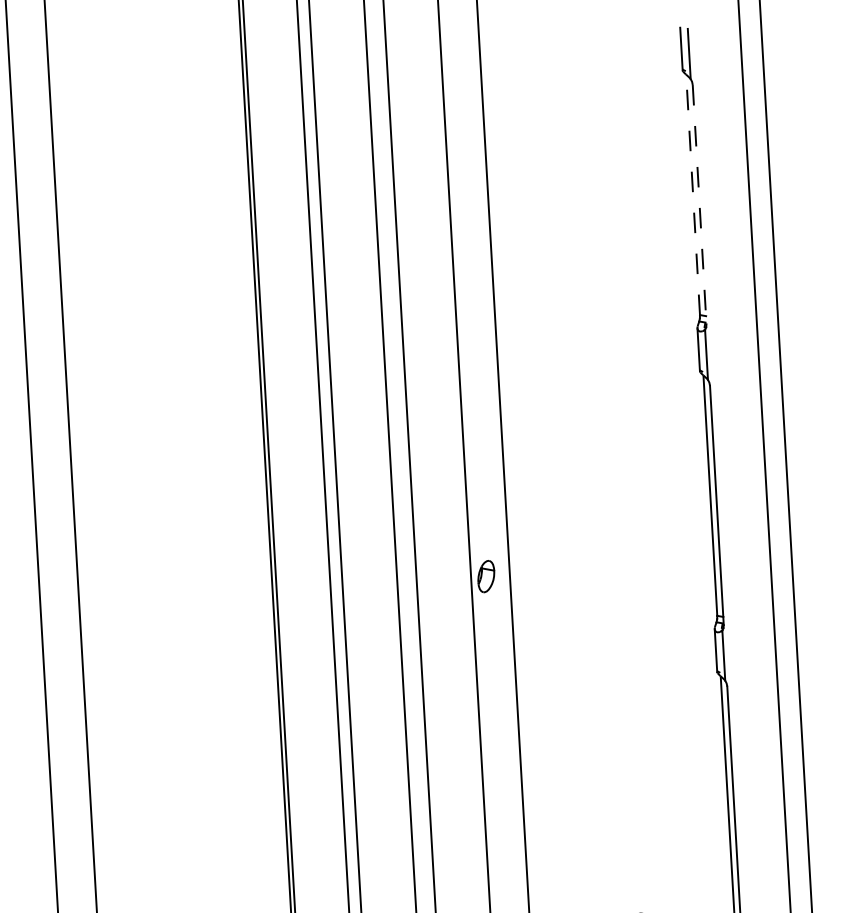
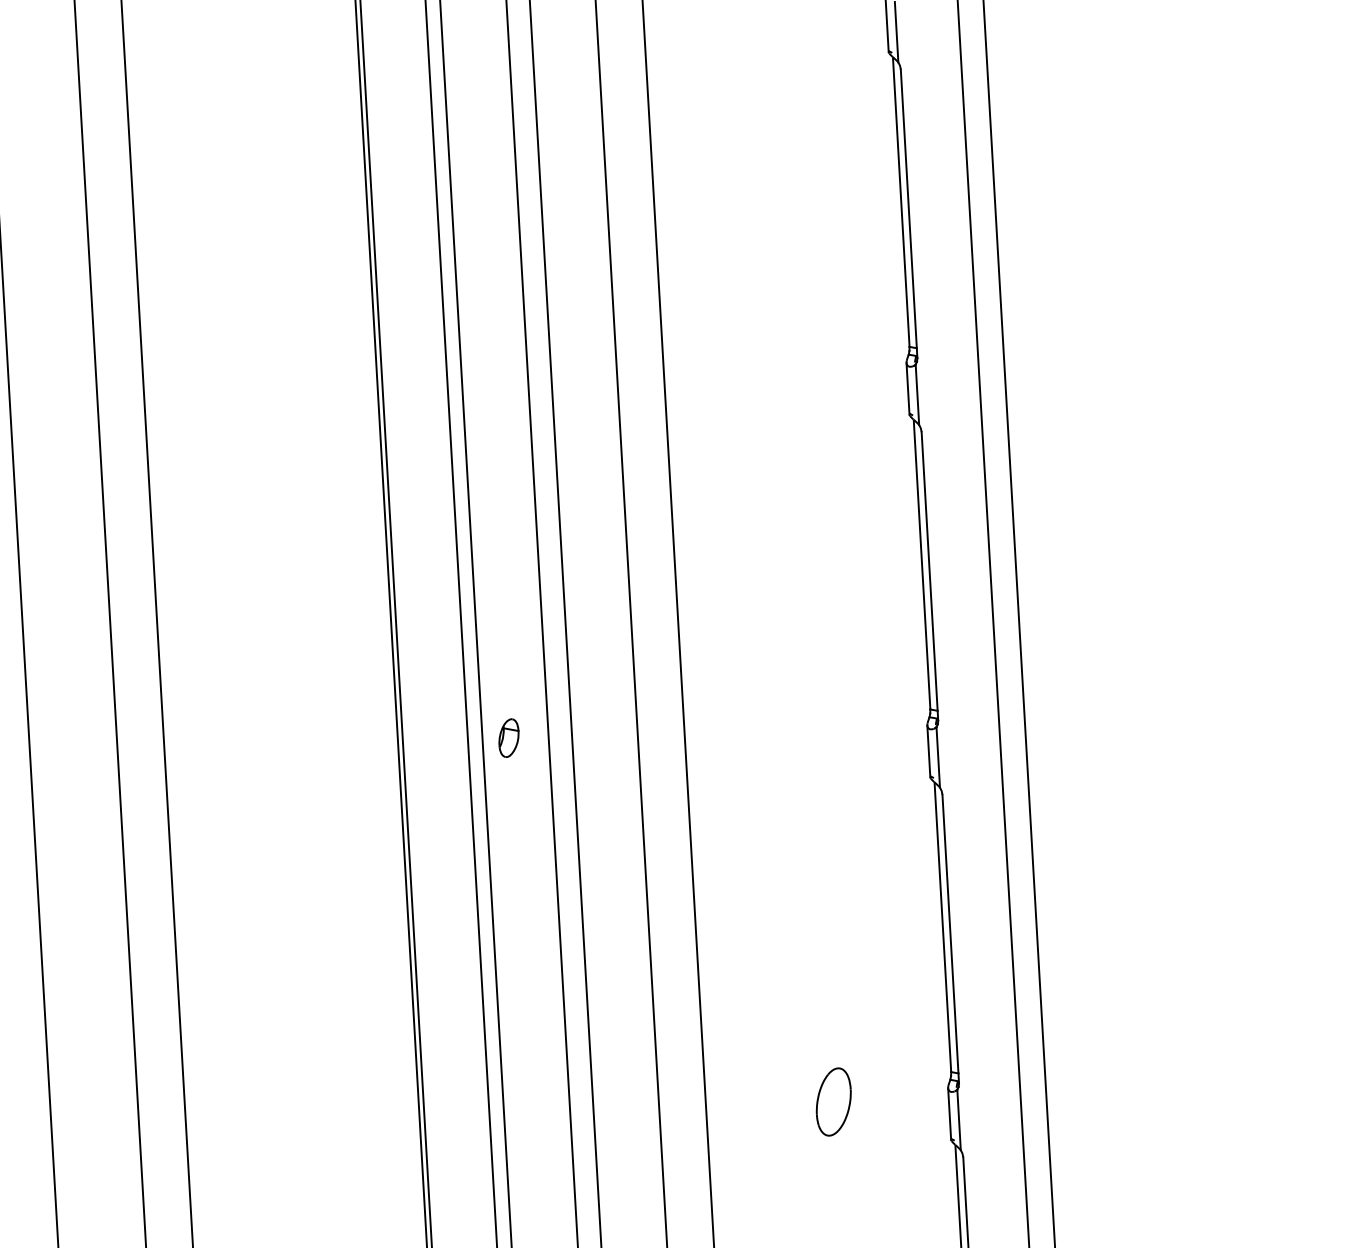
line: (693, 195) -> (901, 202), dashed -> solid
line: (699, 205) -> (909, 214), dashed -> solid
part: (485, 576) -> (508, 737), moved

